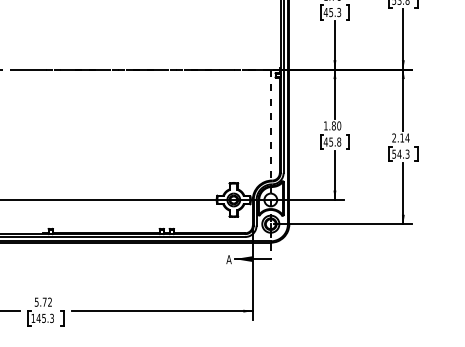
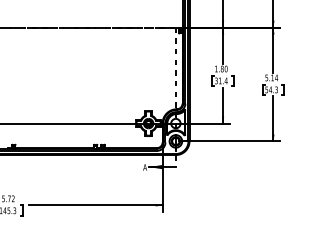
text: (394, 137) -> (266, 77), 2.14 -> 5.14
text: (332, 141) -> (221, 80), 45.8 -> 31.4

